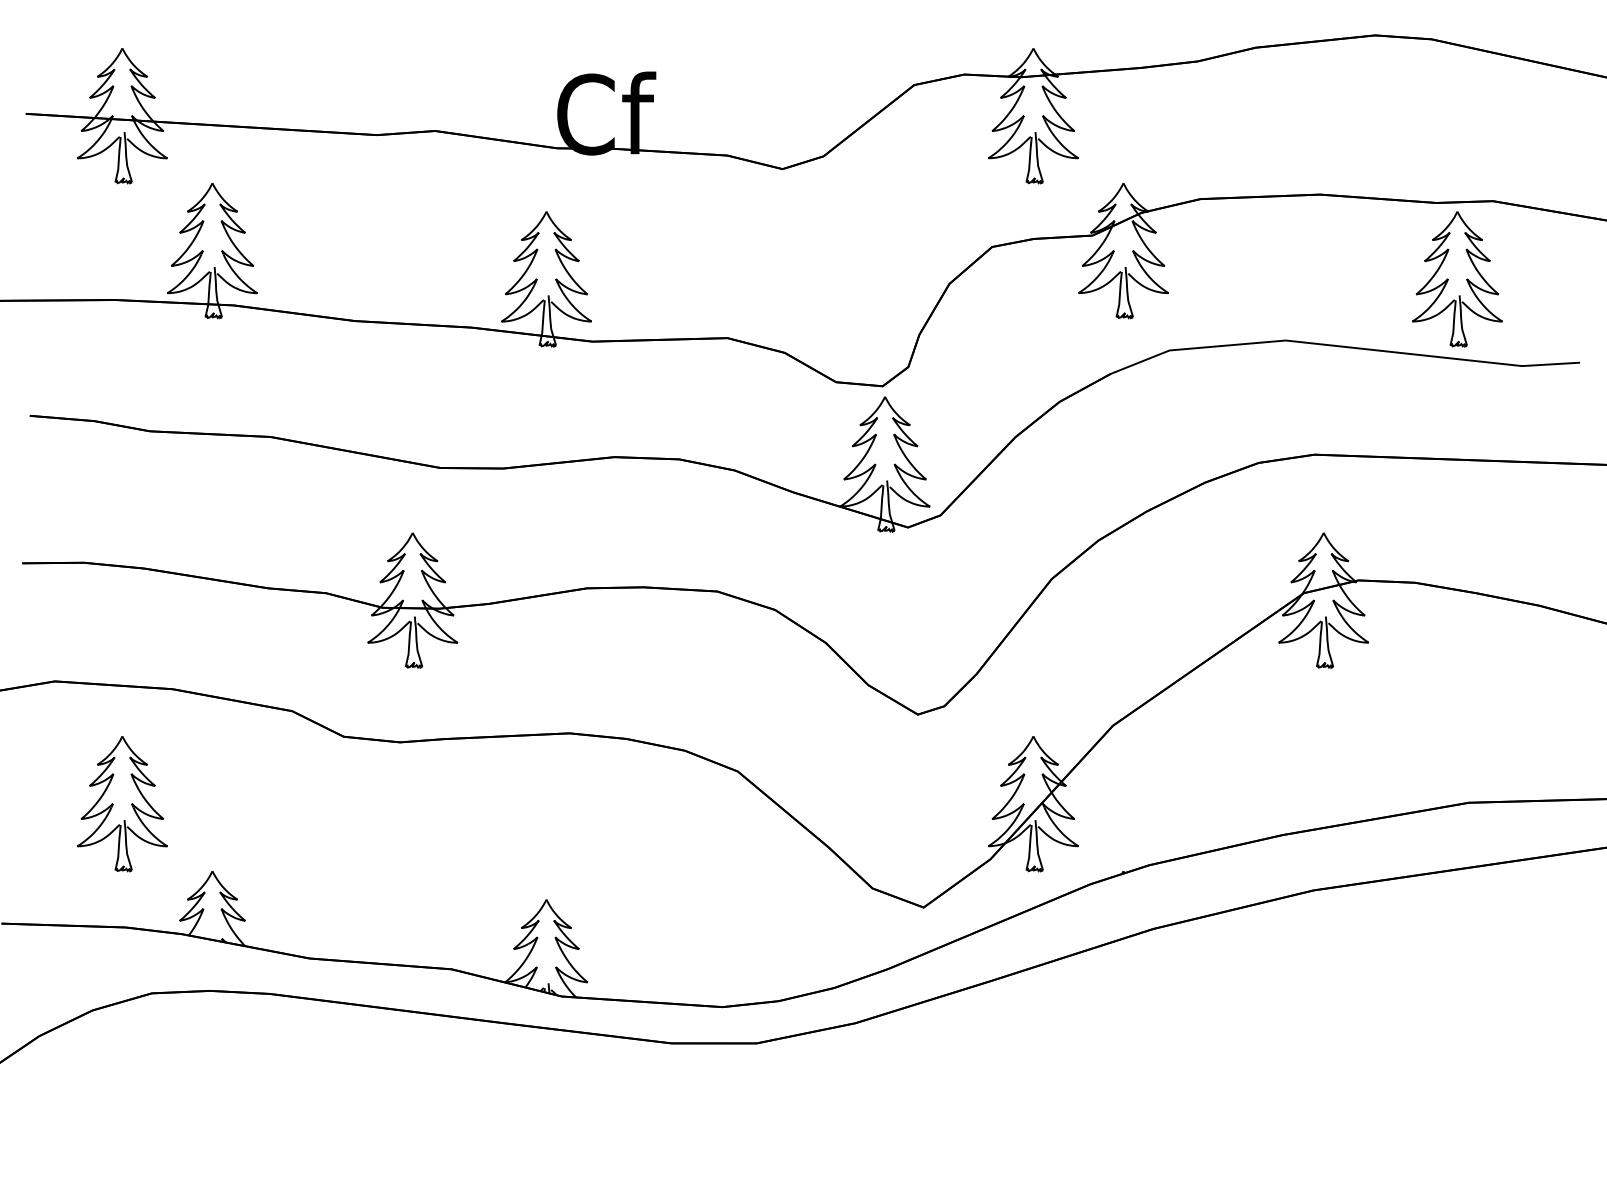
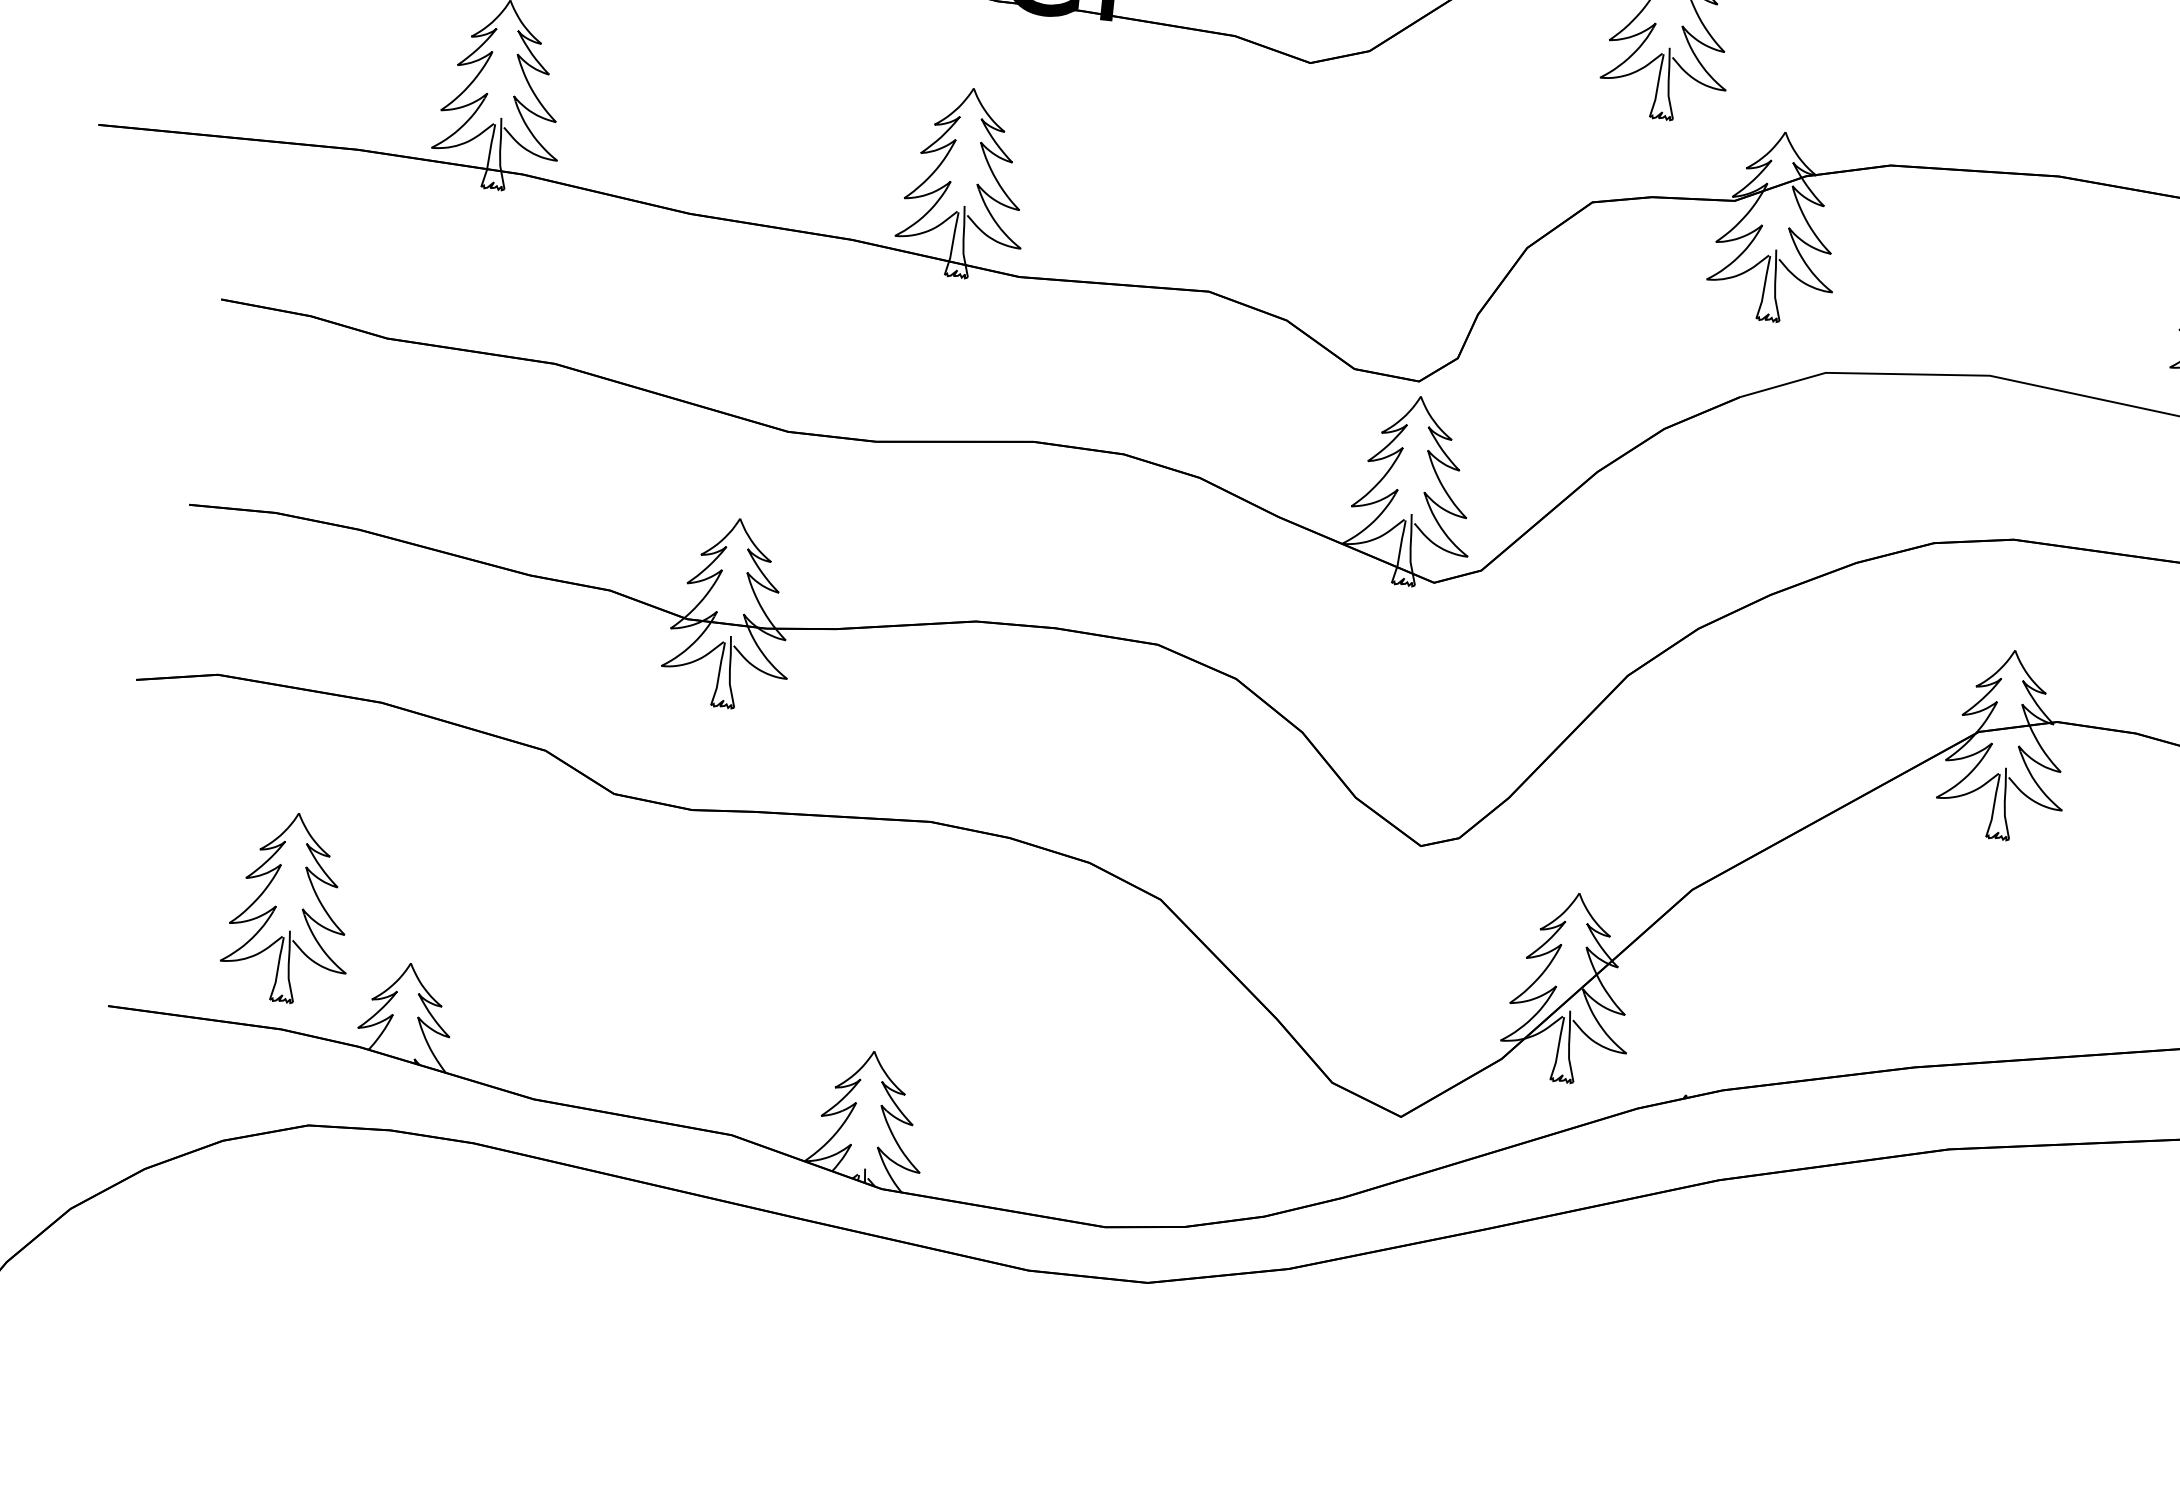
part: (122, 804) -> (289, 908), moved

